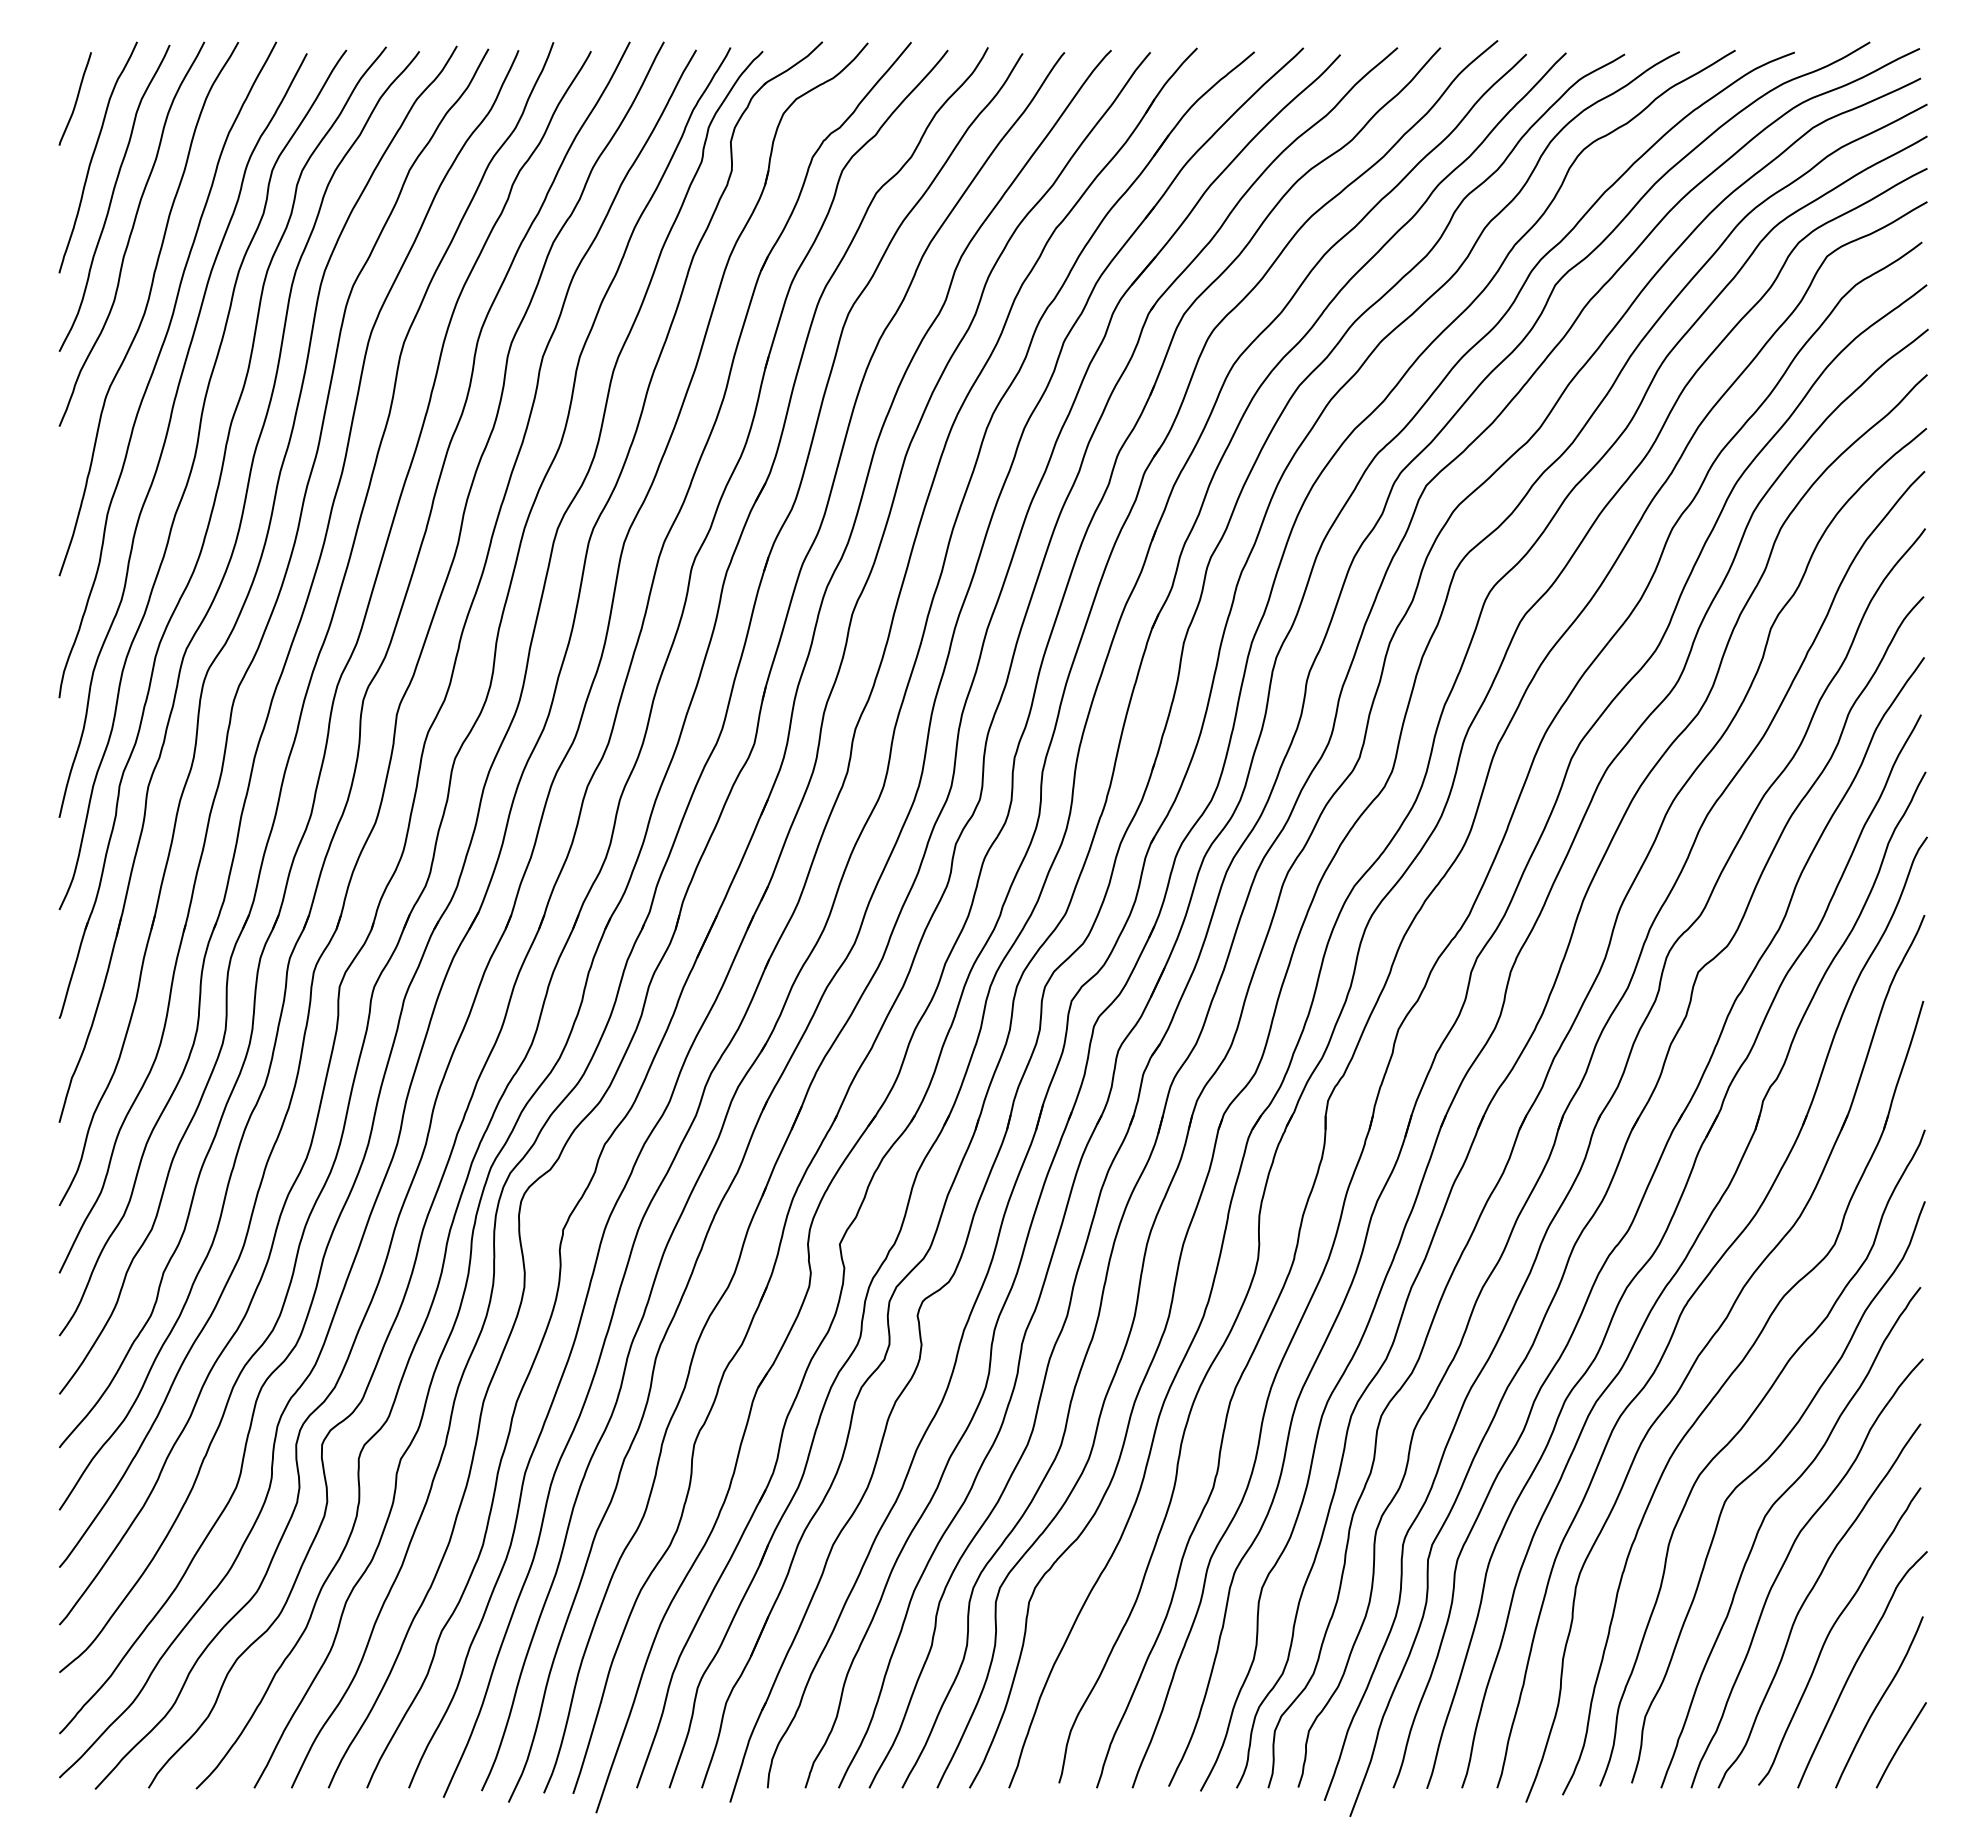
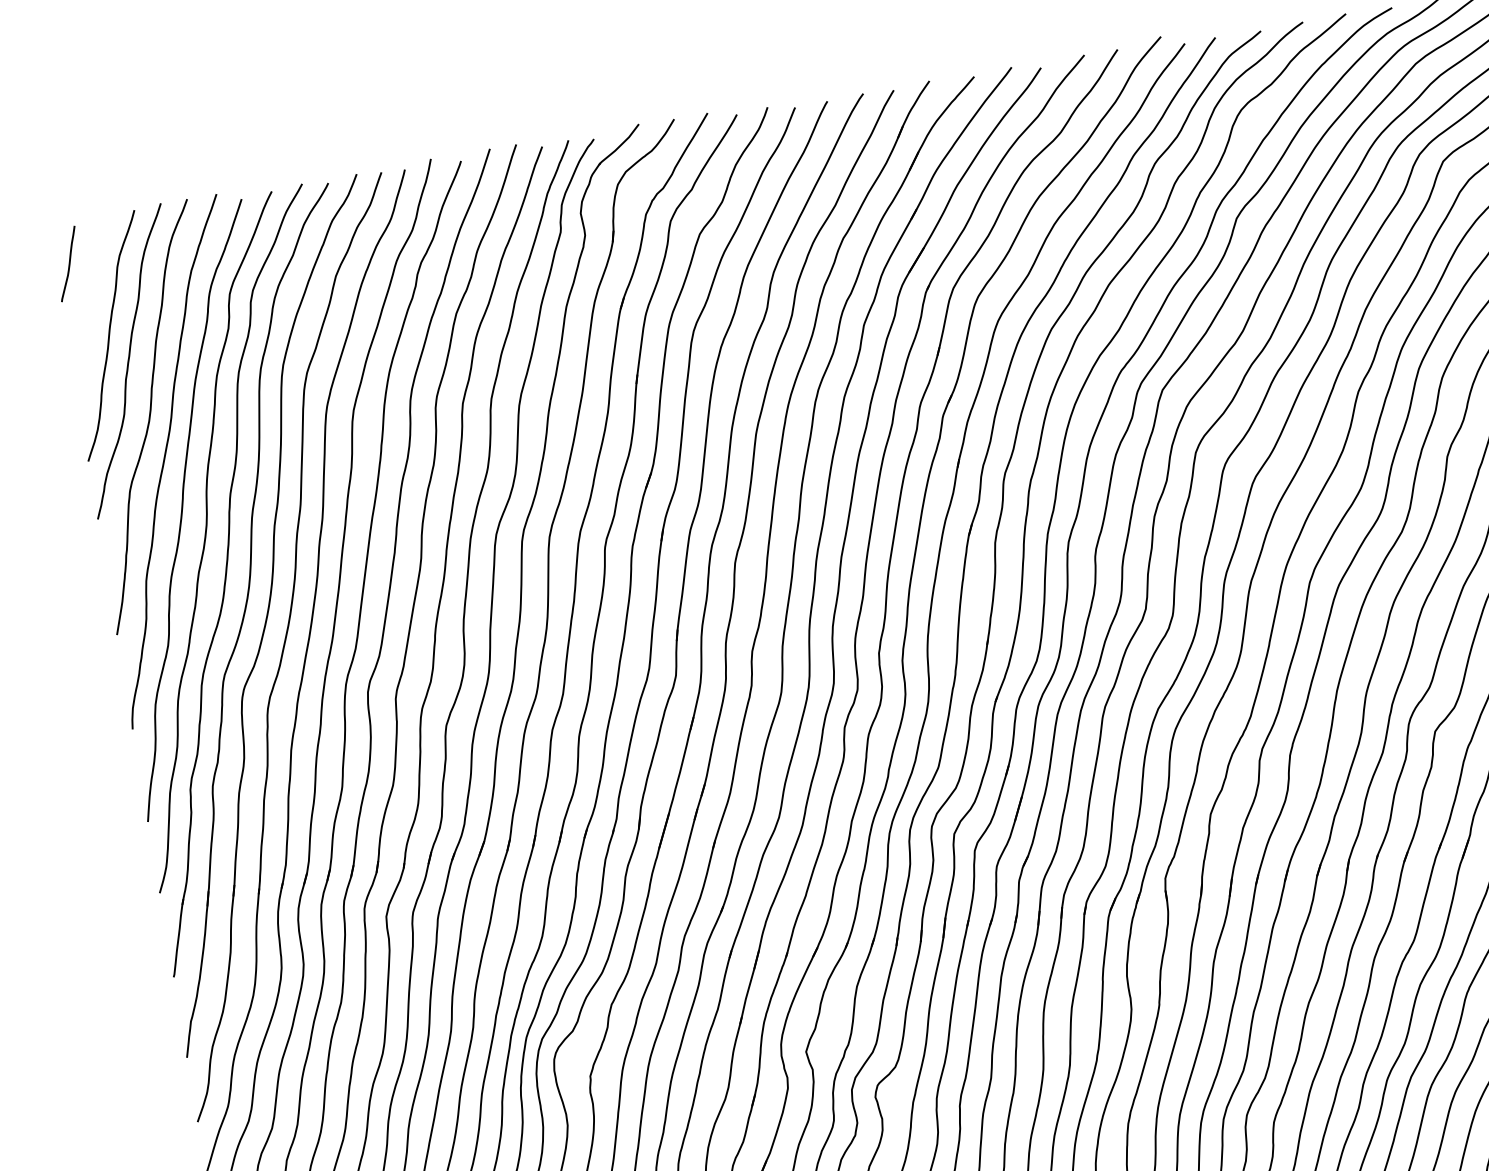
curve: (93, 157) -> (89, 306), removed

